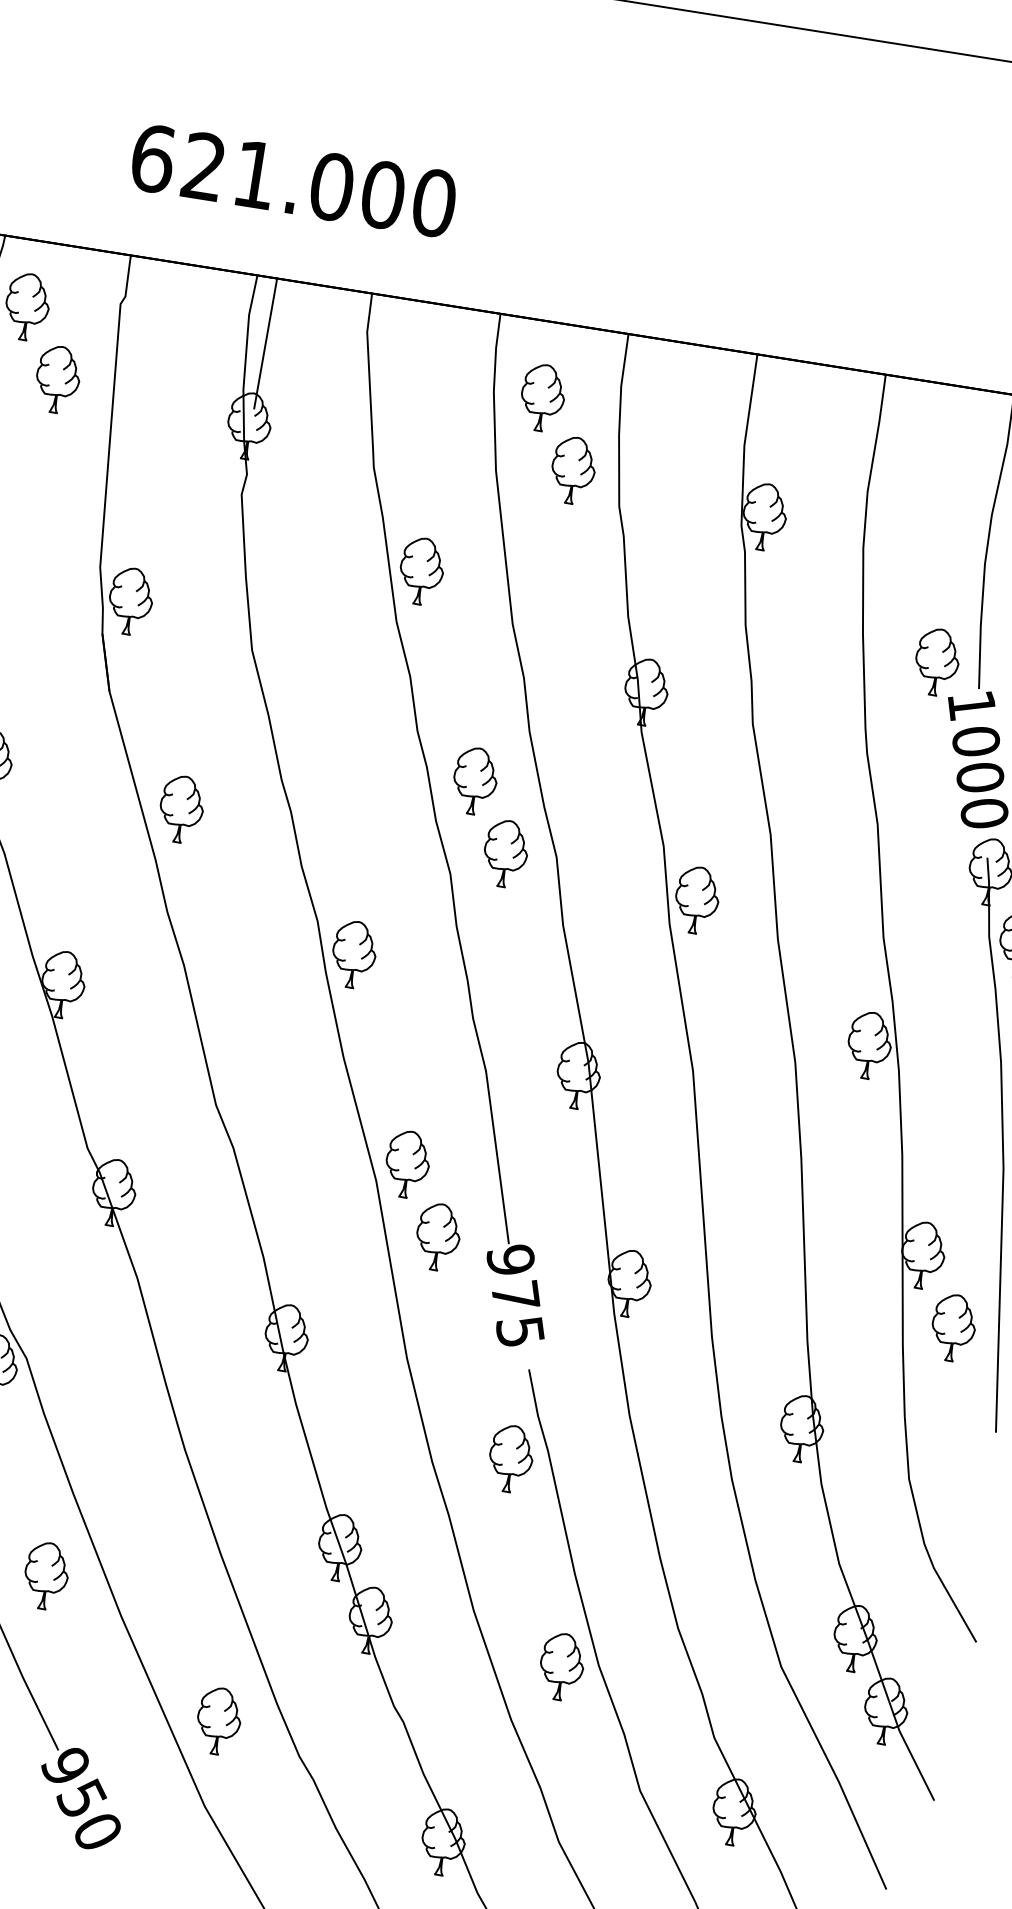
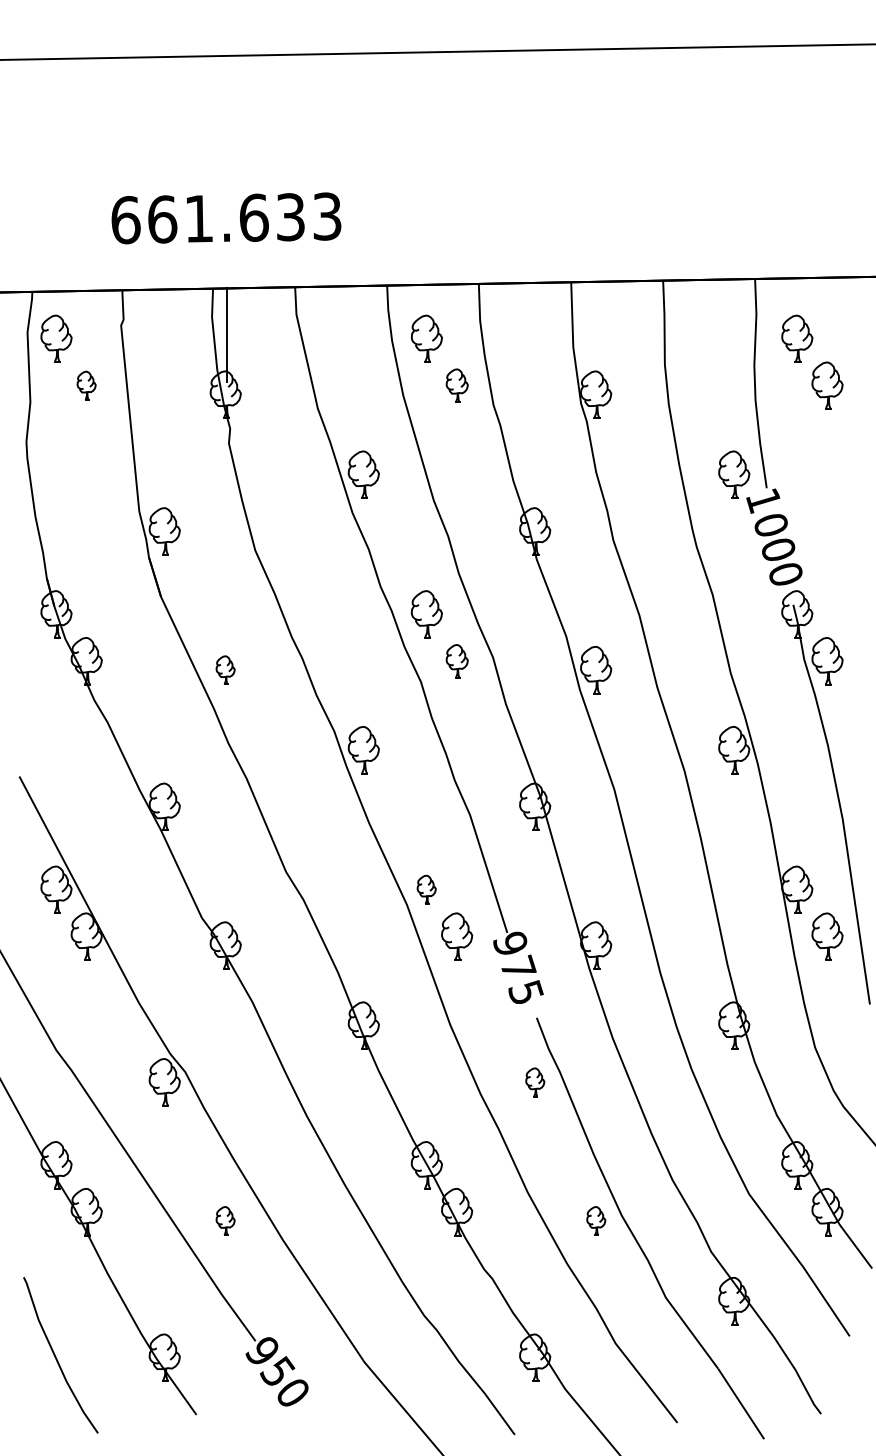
text: (318, 184) -> (244, 217), 621.000 -> 661.633
part: (57, 379) -> (86, 385), size x0.6
part: (573, 470) -> (457, 385), size x0.7
part: (181, 809) -> (225, 670), size x0.6
part: (506, 854) -> (457, 661), size x0.7
part: (407, 1163) -> (426, 889), size x0.6
part: (511, 1459) -> (535, 1082), size x0.6
part: (46, 1575) -> (225, 1220), size x0.6
part: (562, 1666) -> (596, 1220), size x0.6
part: (218, 1720) -> (363, 1300), removed

